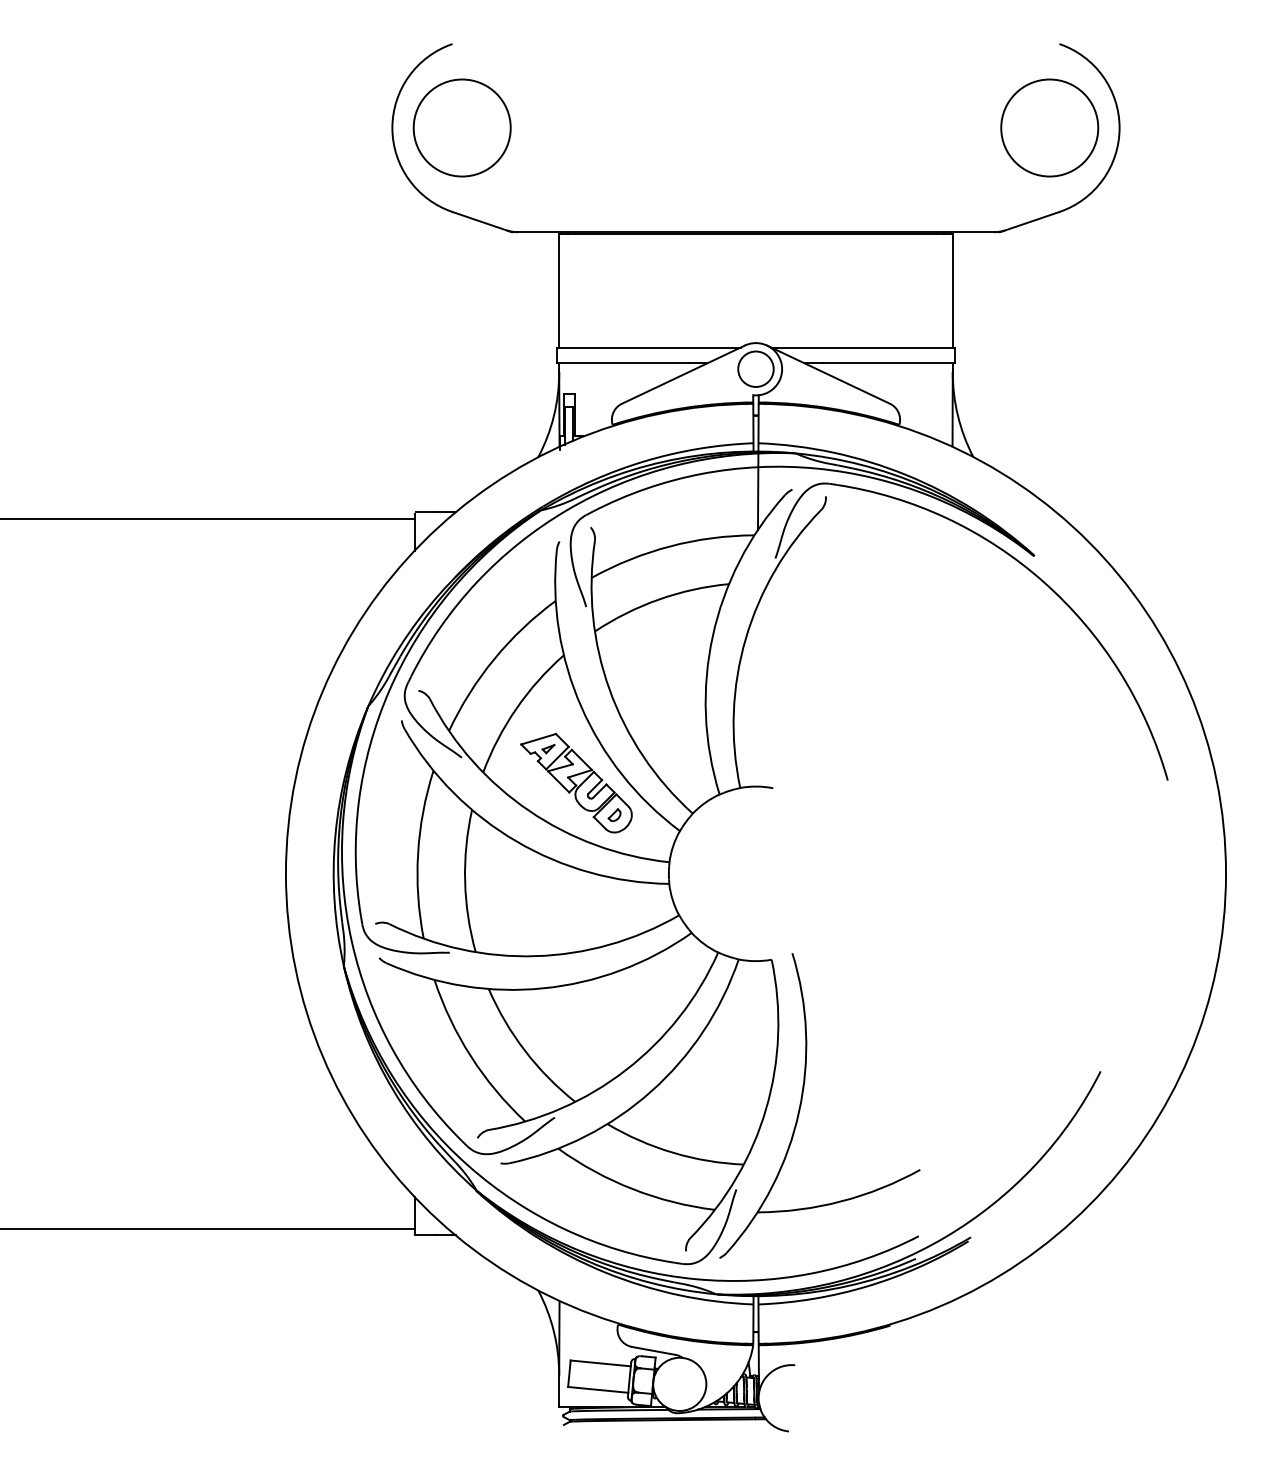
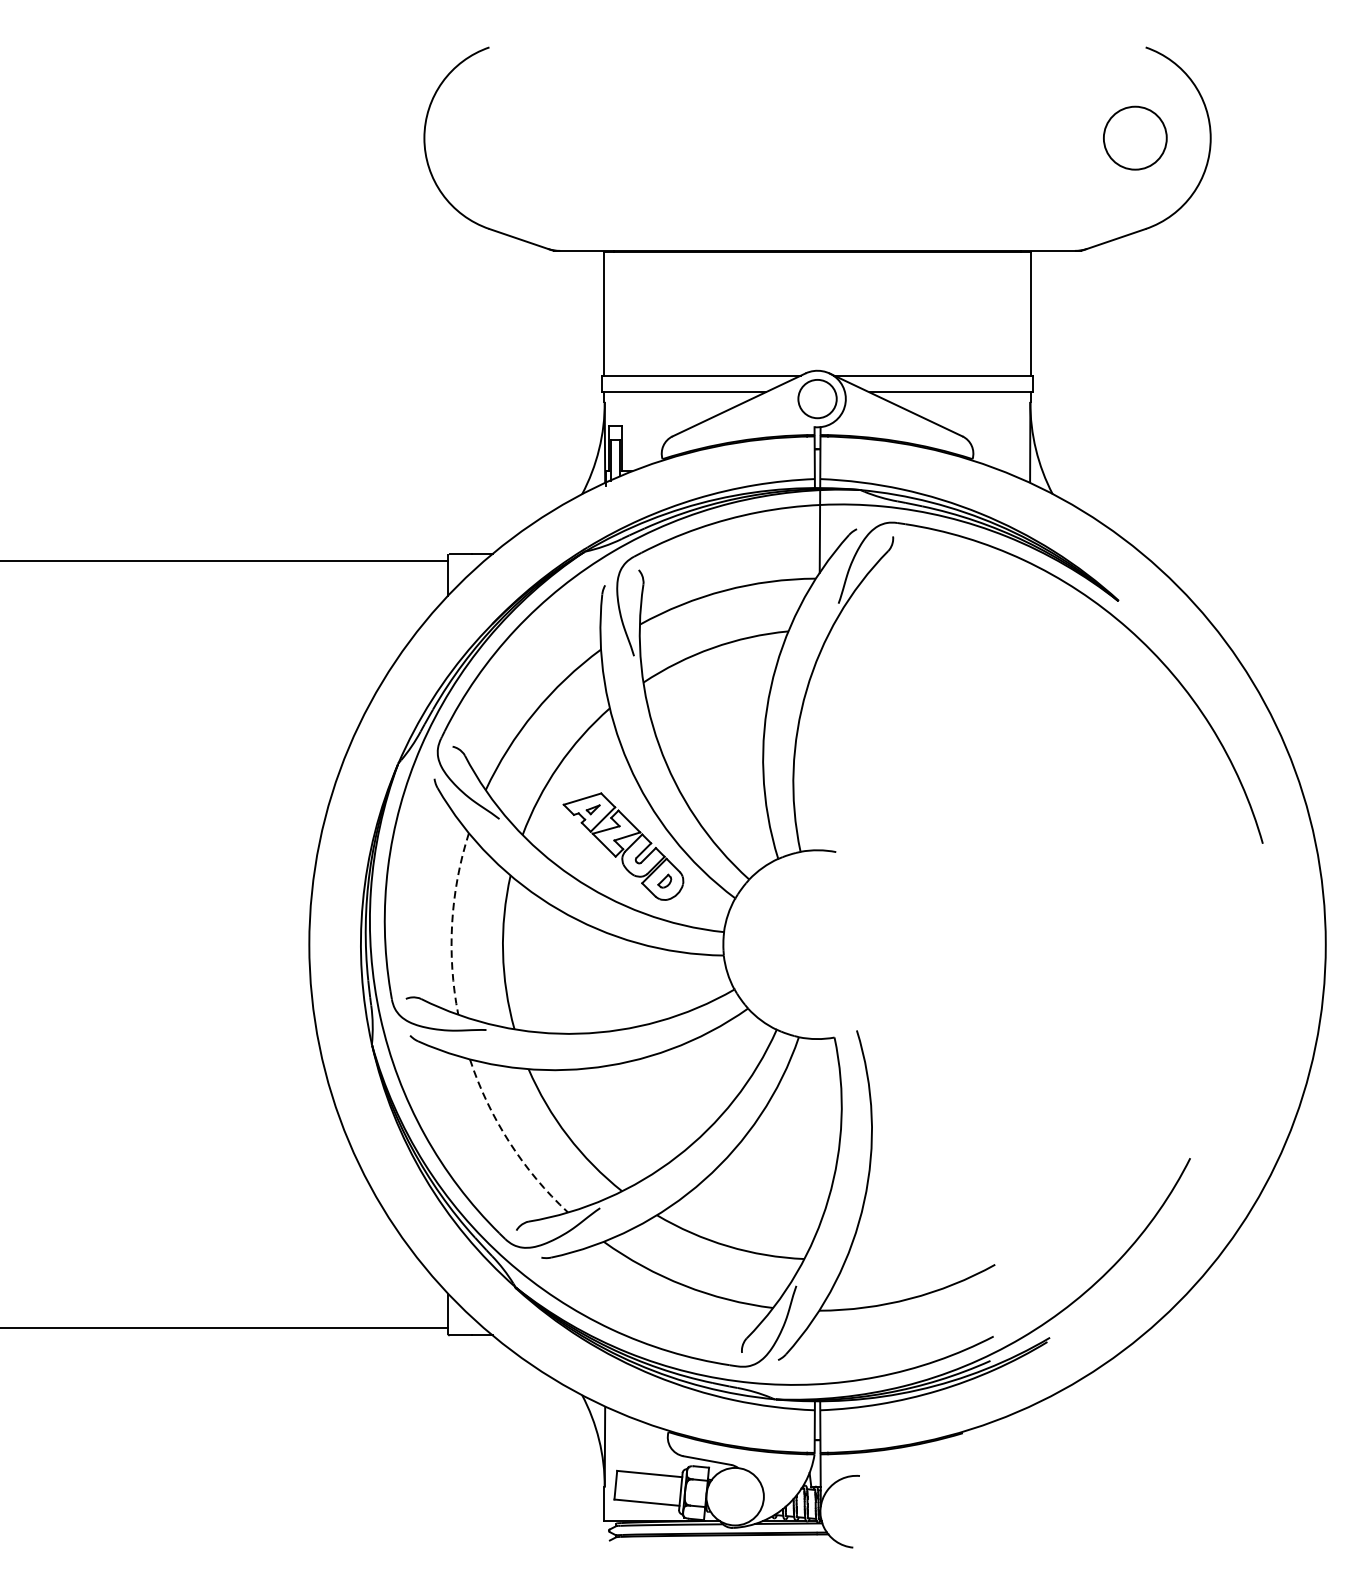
circle: (461, 127) -> (499, 137), removed
circle: (1049, 127) -> (1134, 137), size x0.6
arc: (418, 854) -> (452, 923), solid -> dashed
arc: (470, 1056) -> (508, 1142), solid -> dashed

